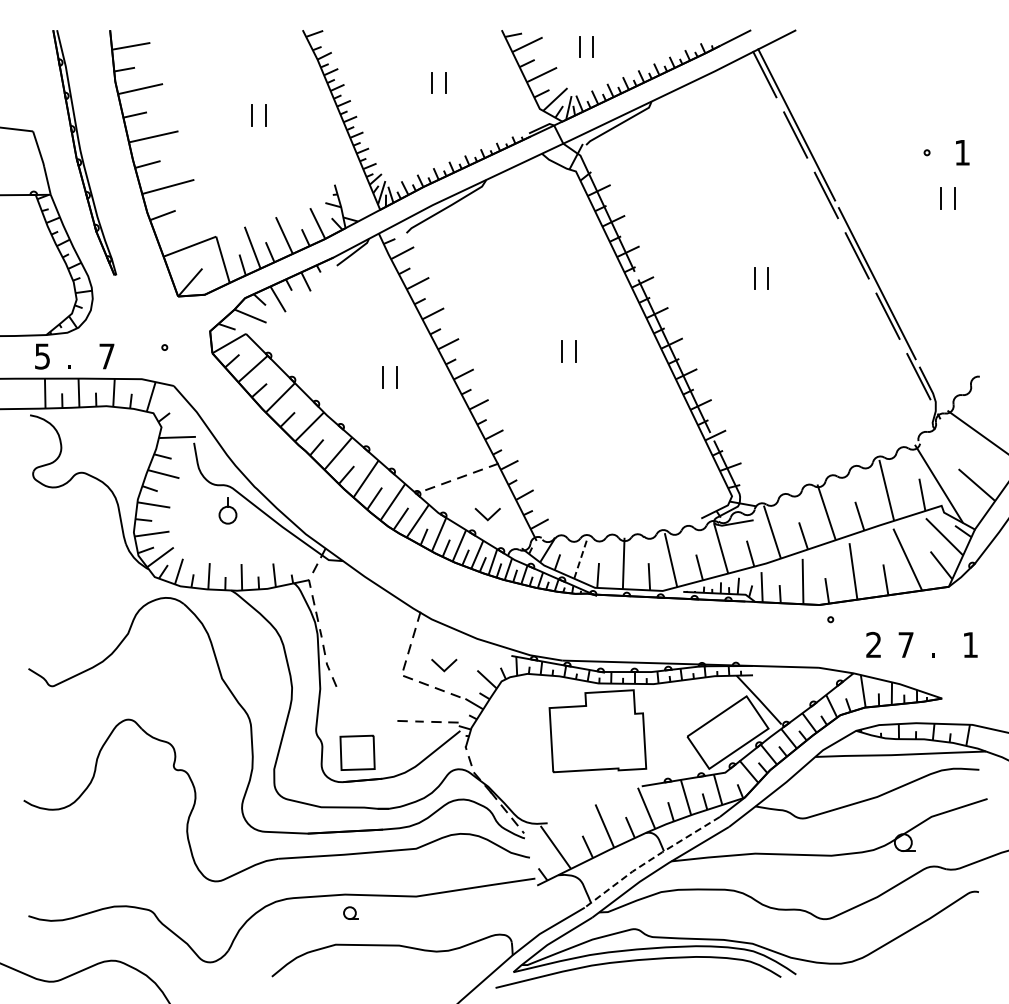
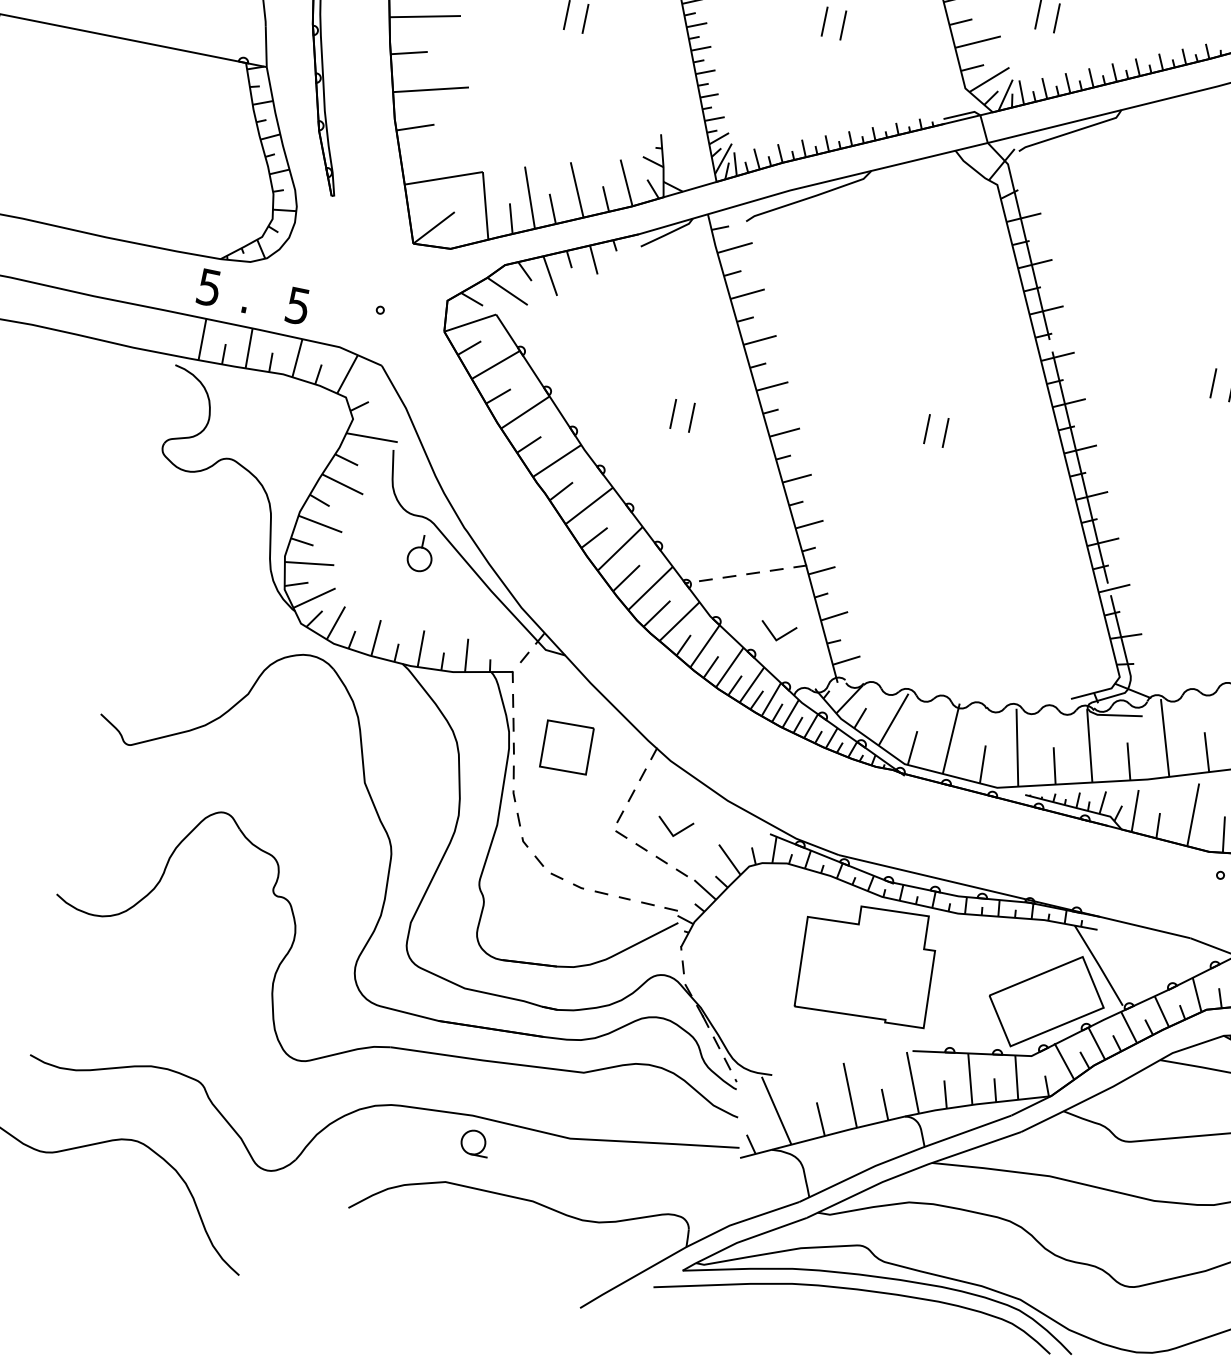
text: (106, 356) -> (297, 305), 7 -> 5
line: (581, 558) -> (894, 719), dashed -> solid
part: (363, 707) -> (551, 863), added
part: (357, 752) -> (566, 746), moved
line: (650, 859) -> (903, 1154), dashed -> solid
part: (350, 912) -> (475, 1141), size x1.43

